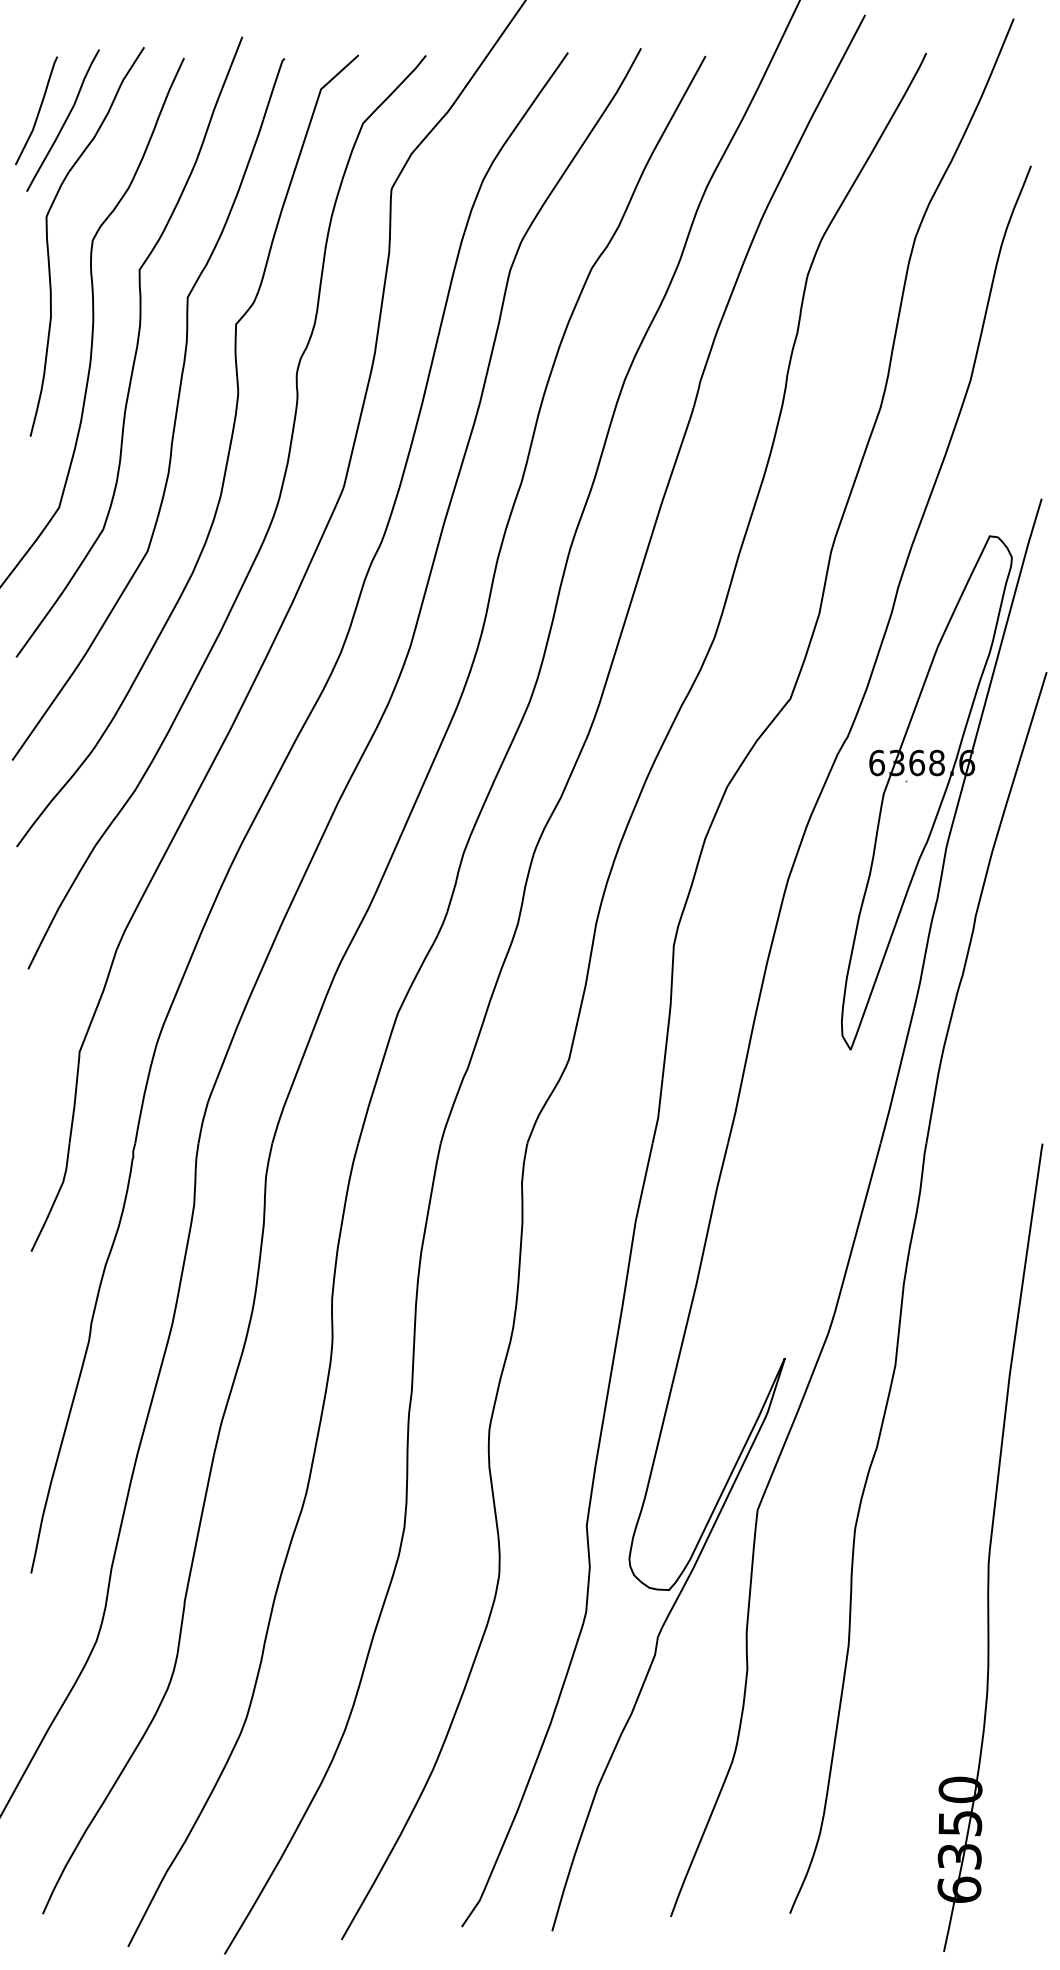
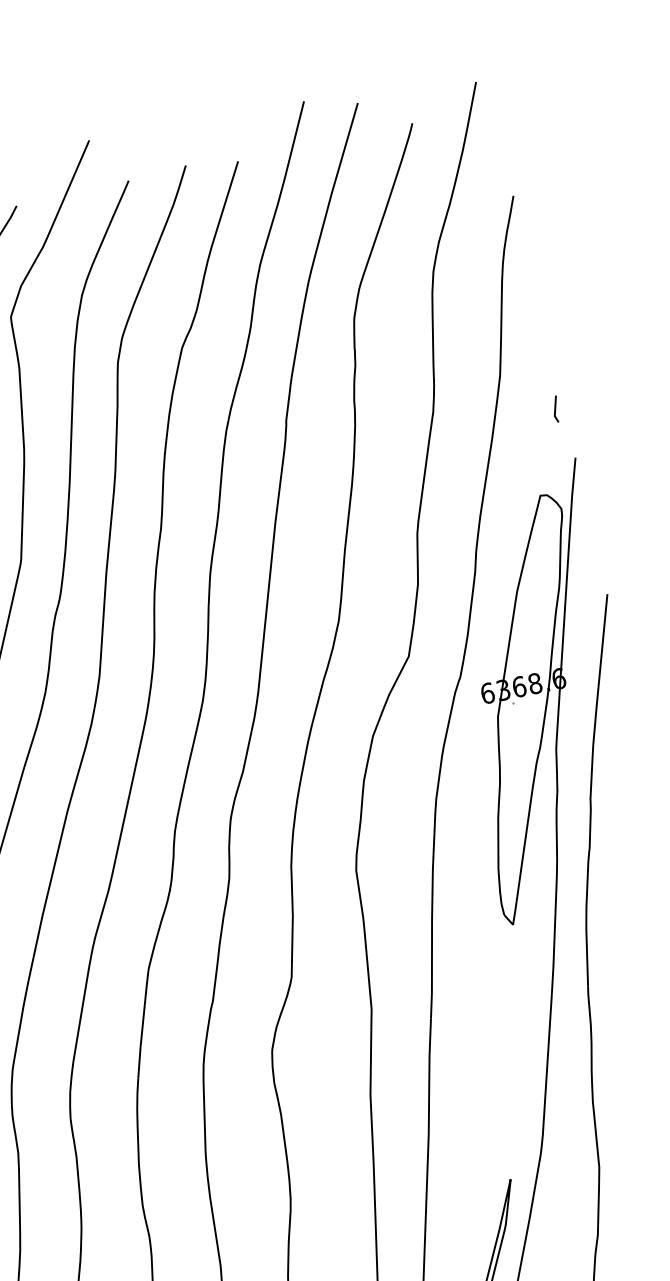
line: (1029, 434) -> (555, 408), added

